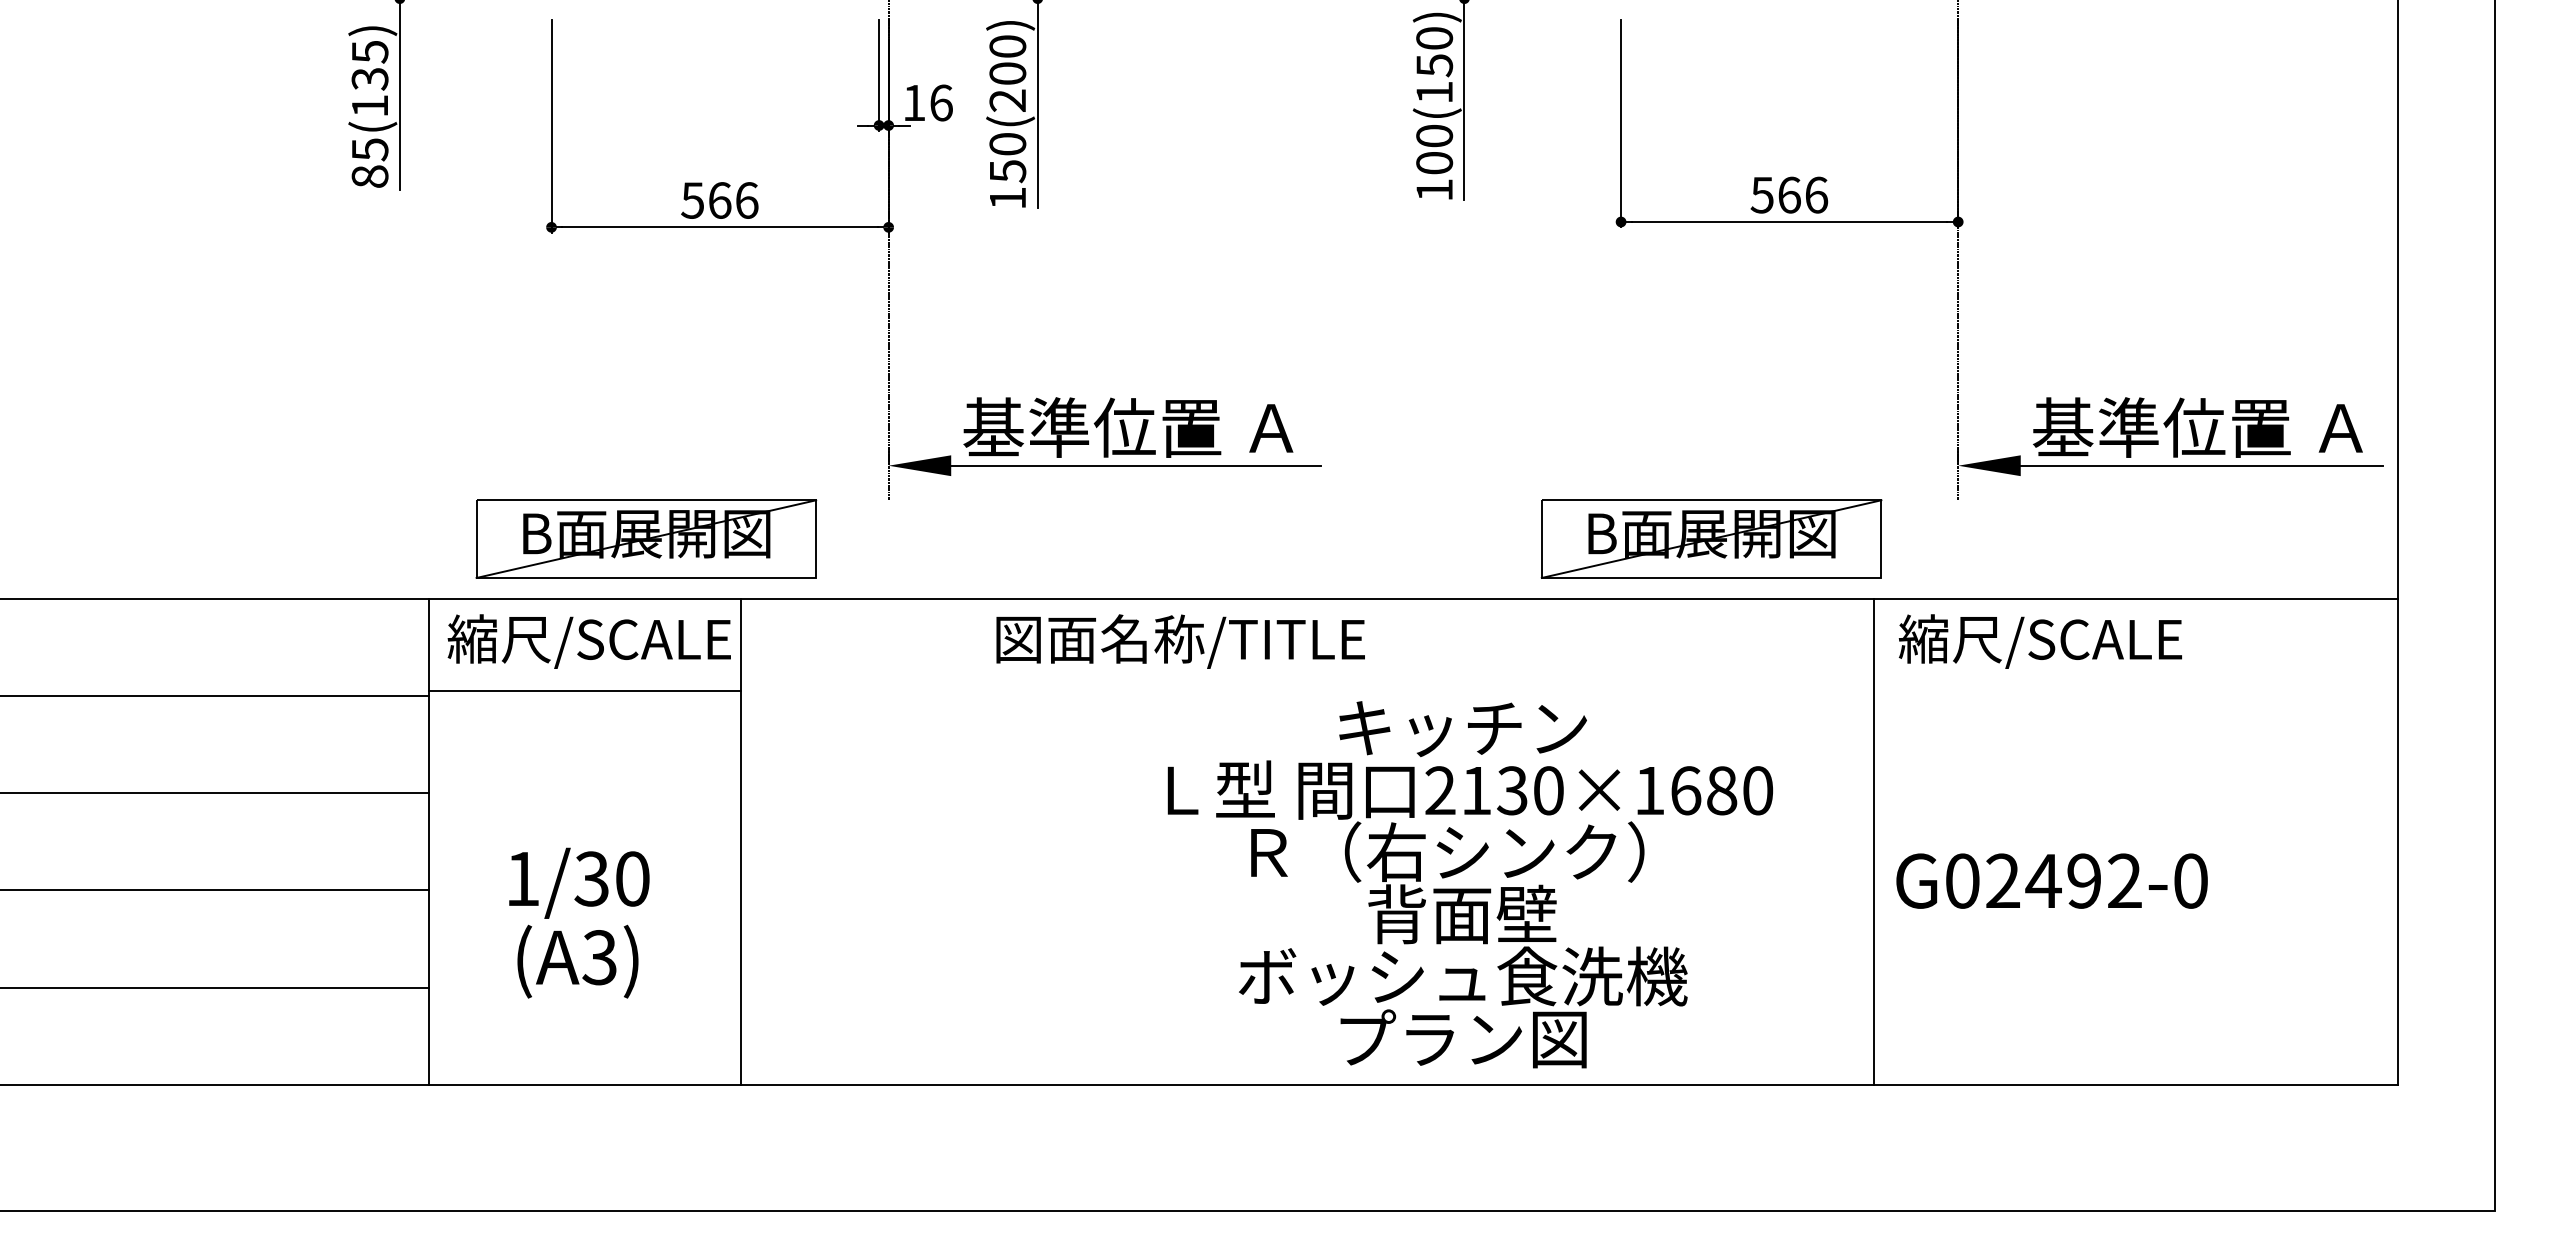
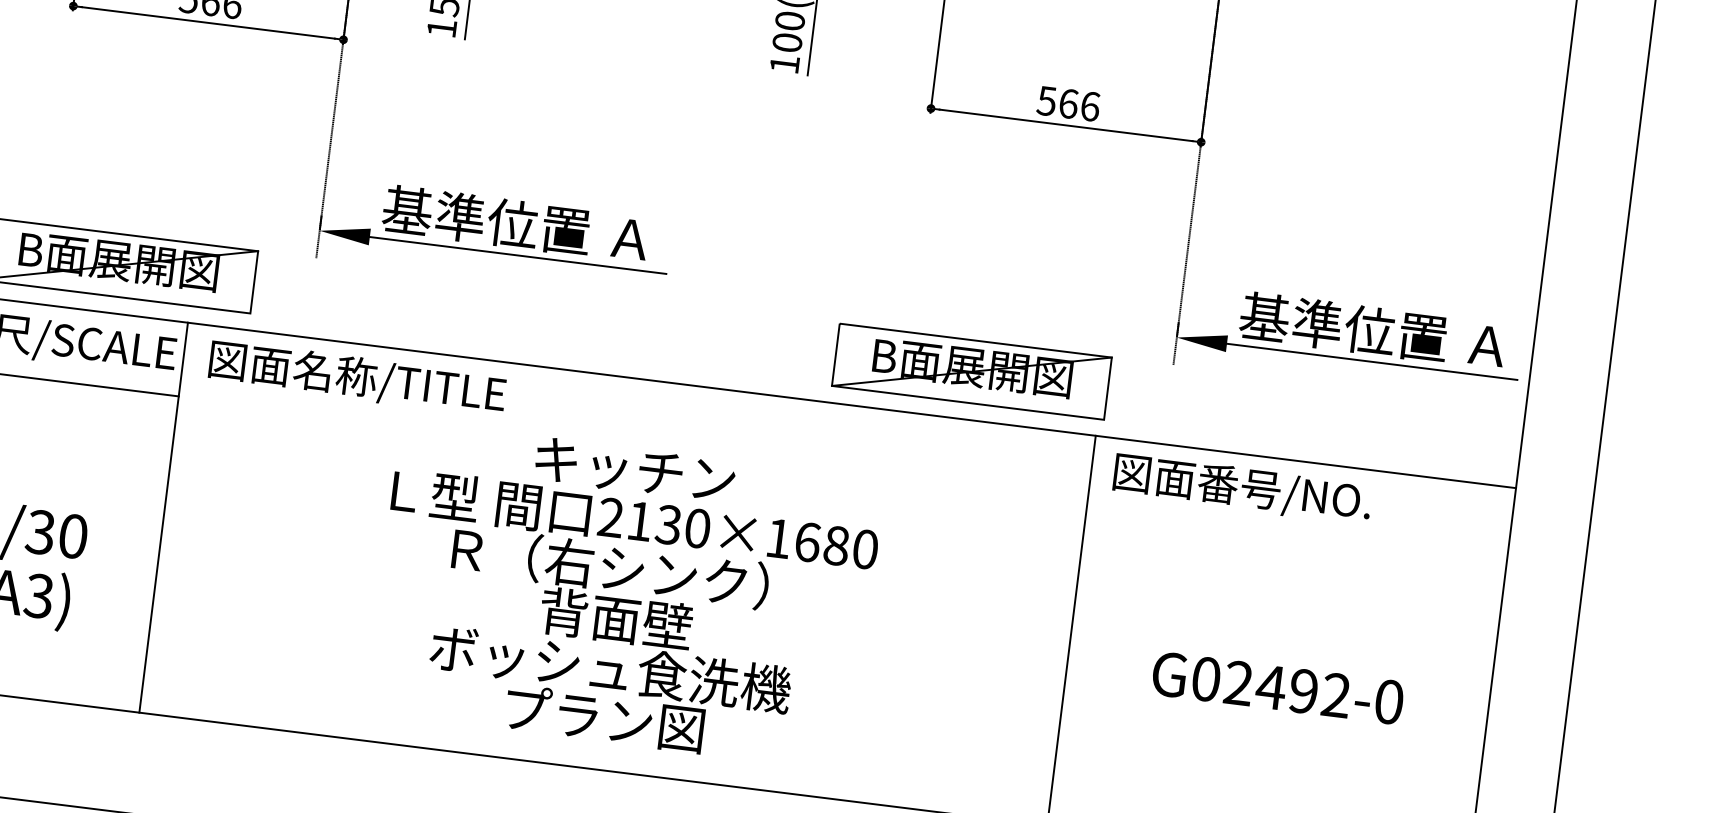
text: (1180, 641) -> (357, 378), moved
text: (2060, 641) -> (1241, 488), 縮尺/SCALE -> 図面番号/NO.
text: (2051, 880) -> (1277, 687), moved
text: (1469, 884) -> (624, 595), moved

